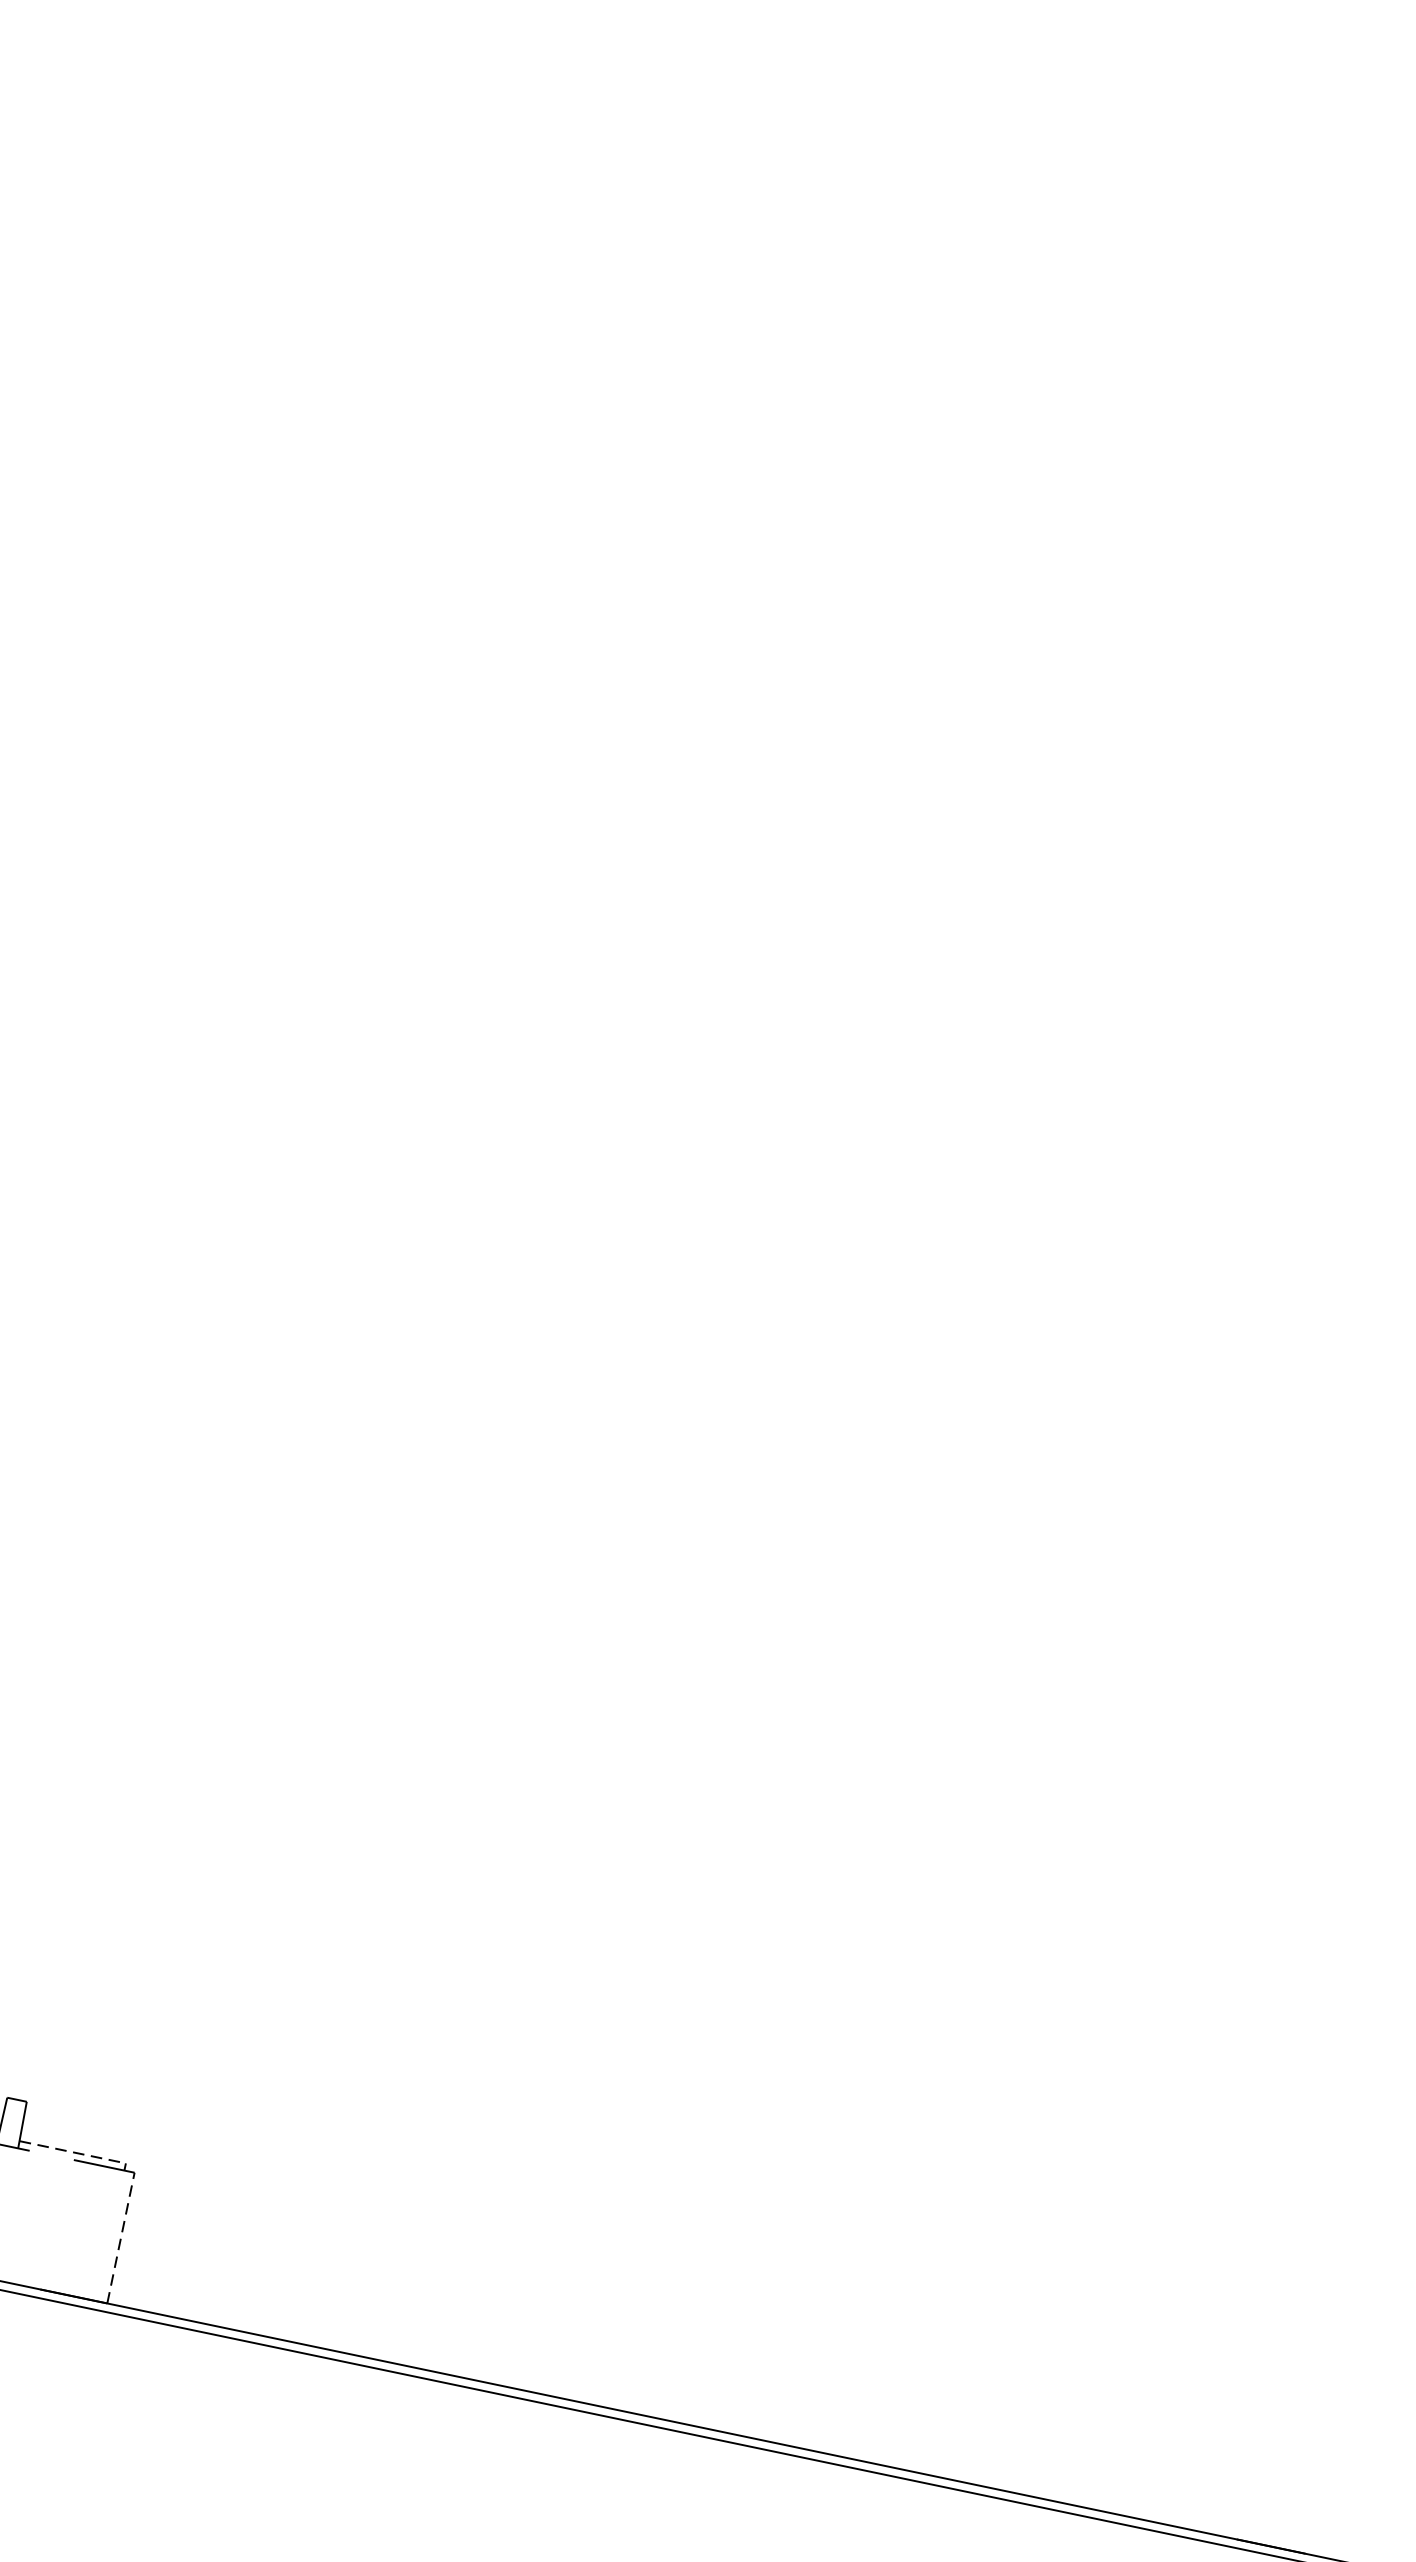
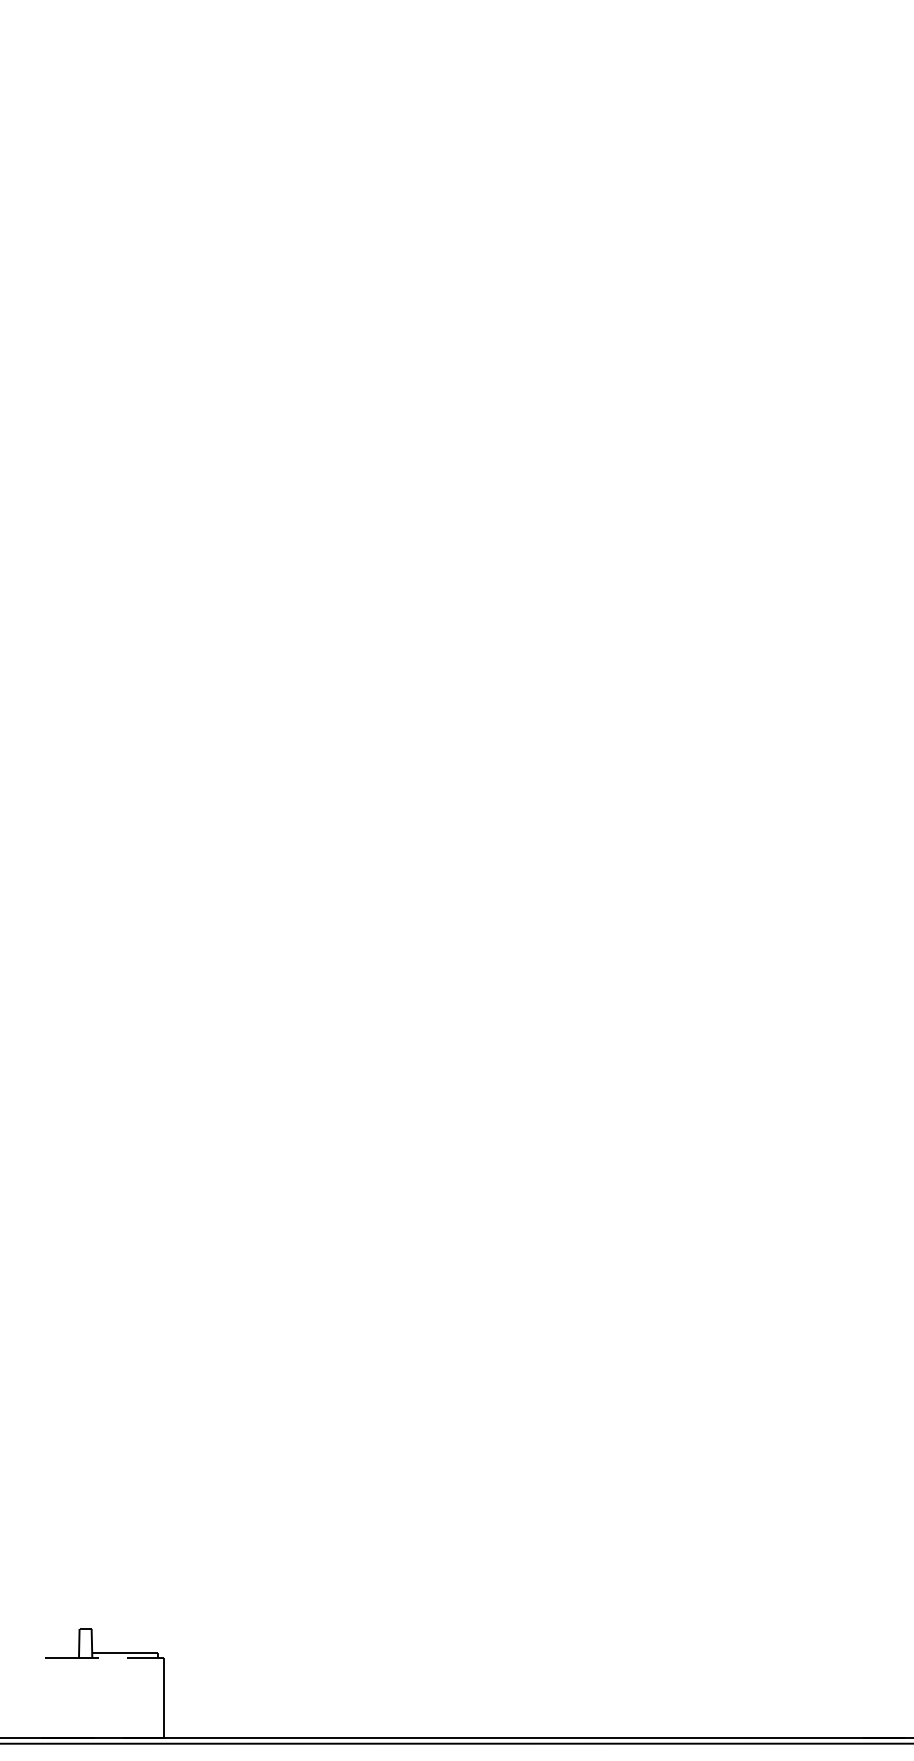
line: (73, 2152) -> (125, 1653), dashed -> solid
line: (121, 2237) -> (164, 1697), dashed -> solid

